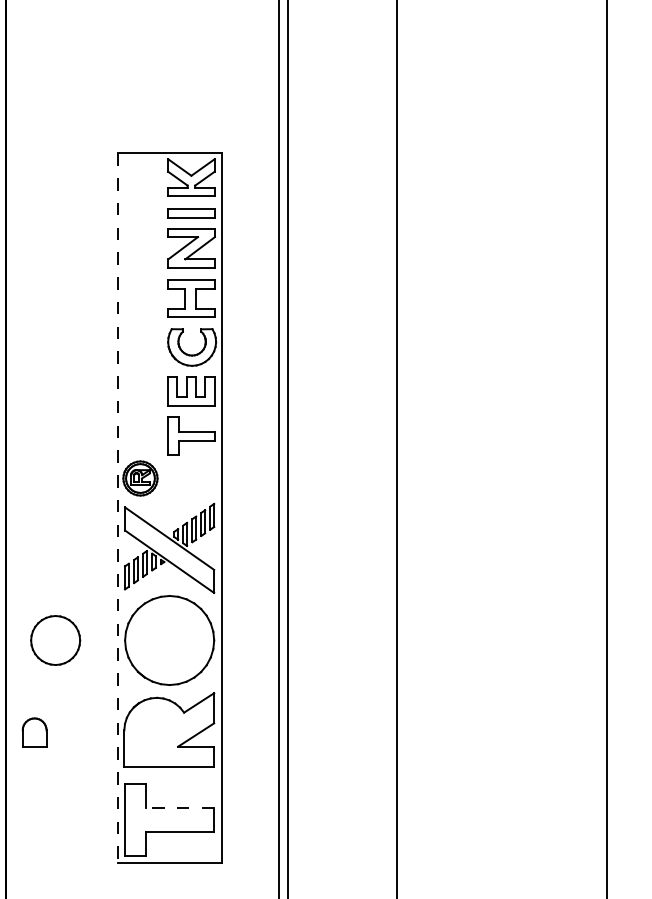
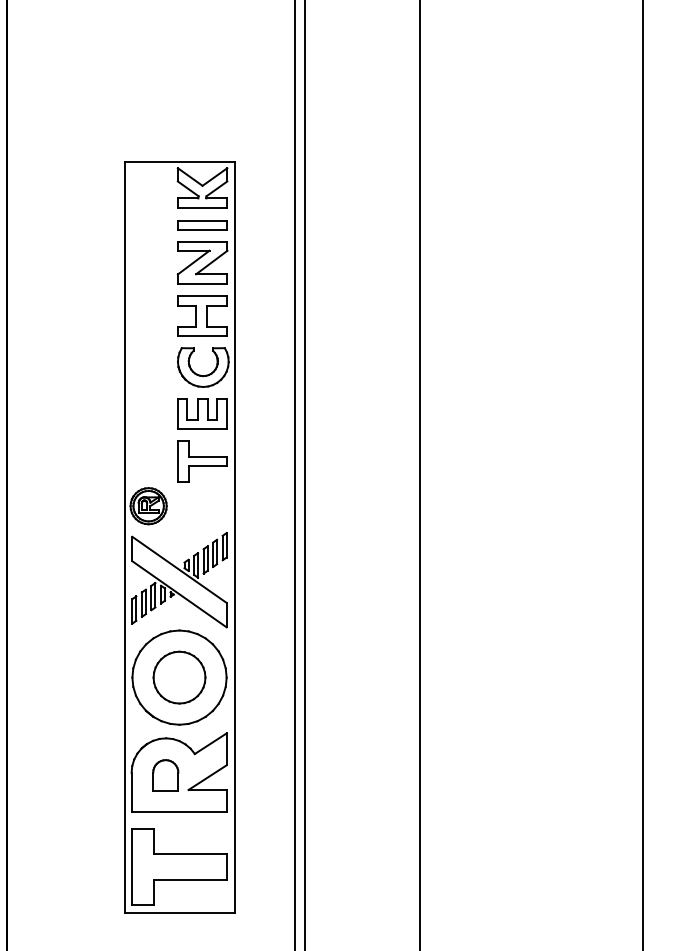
line: (117, 508) -> (124, 537), dashed -> solid
part: (55, 640) -> (179, 677), moved
part: (34, 732) -> (165, 774), moved
line: (179, 807) -> (189, 854), dashed -> solid

